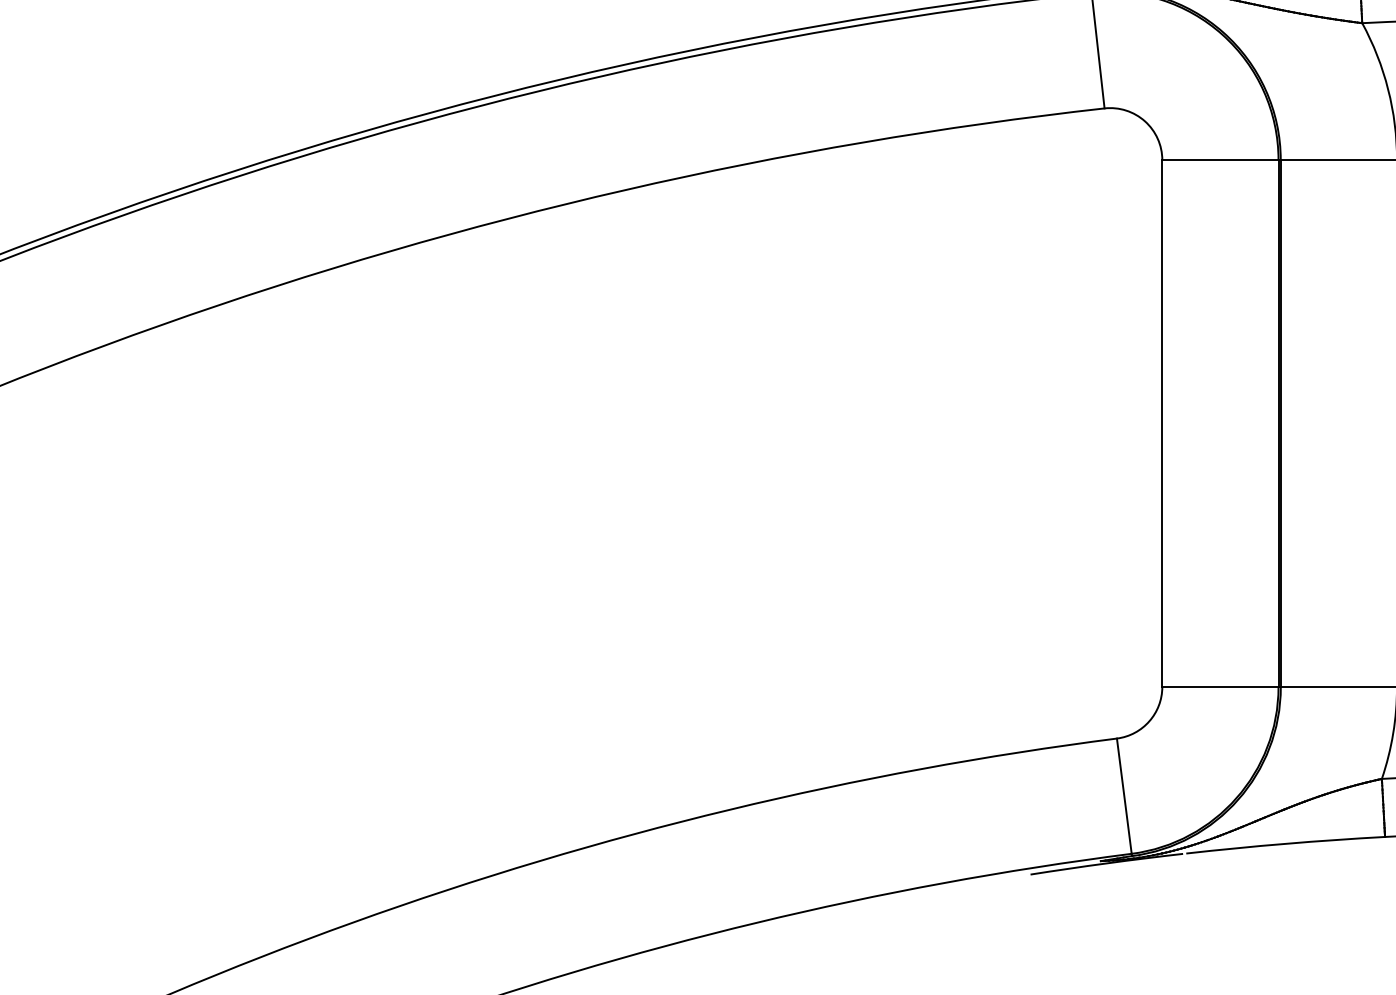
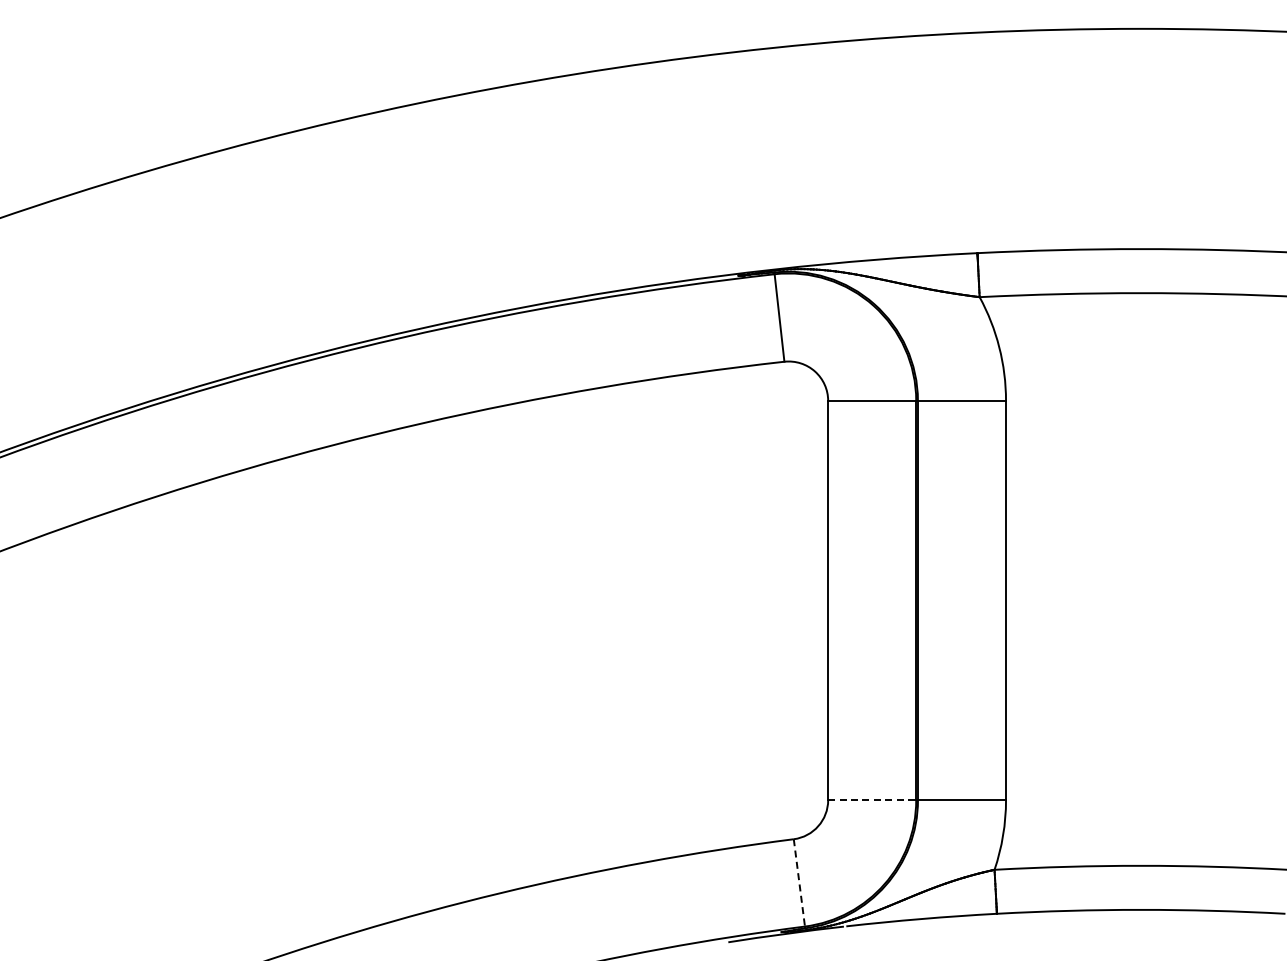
line: (1220, 687) -> (872, 800), solid -> dashed
line: (1124, 796) -> (799, 883), solid -> dashed

